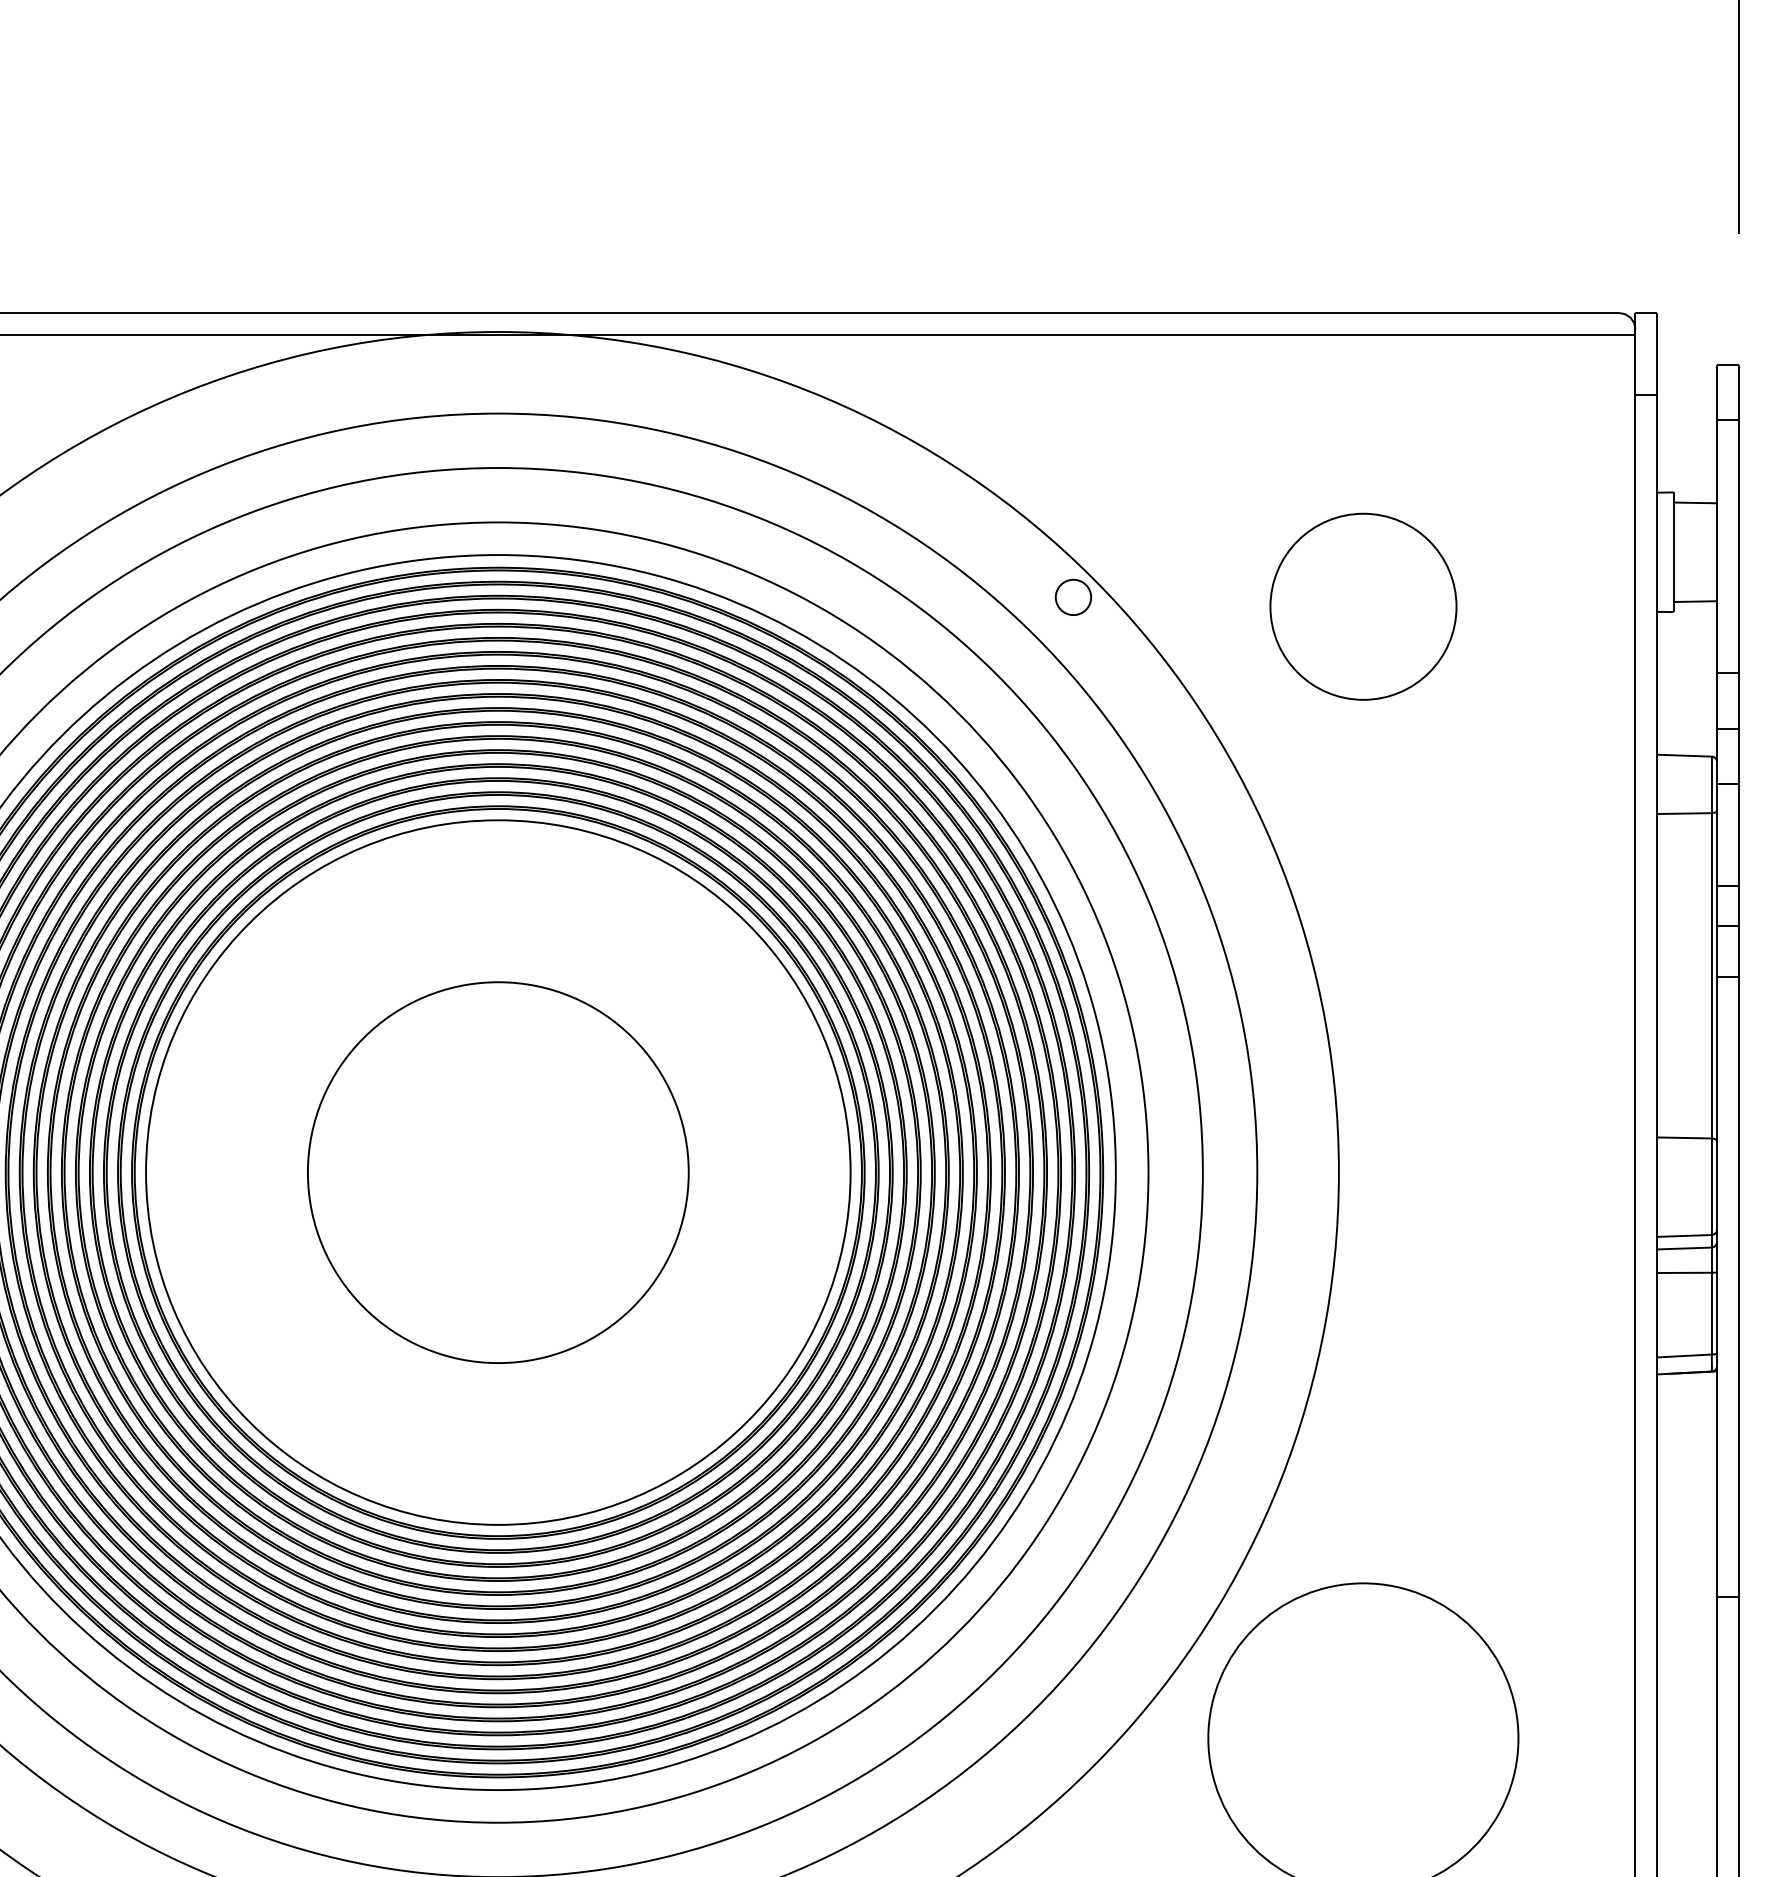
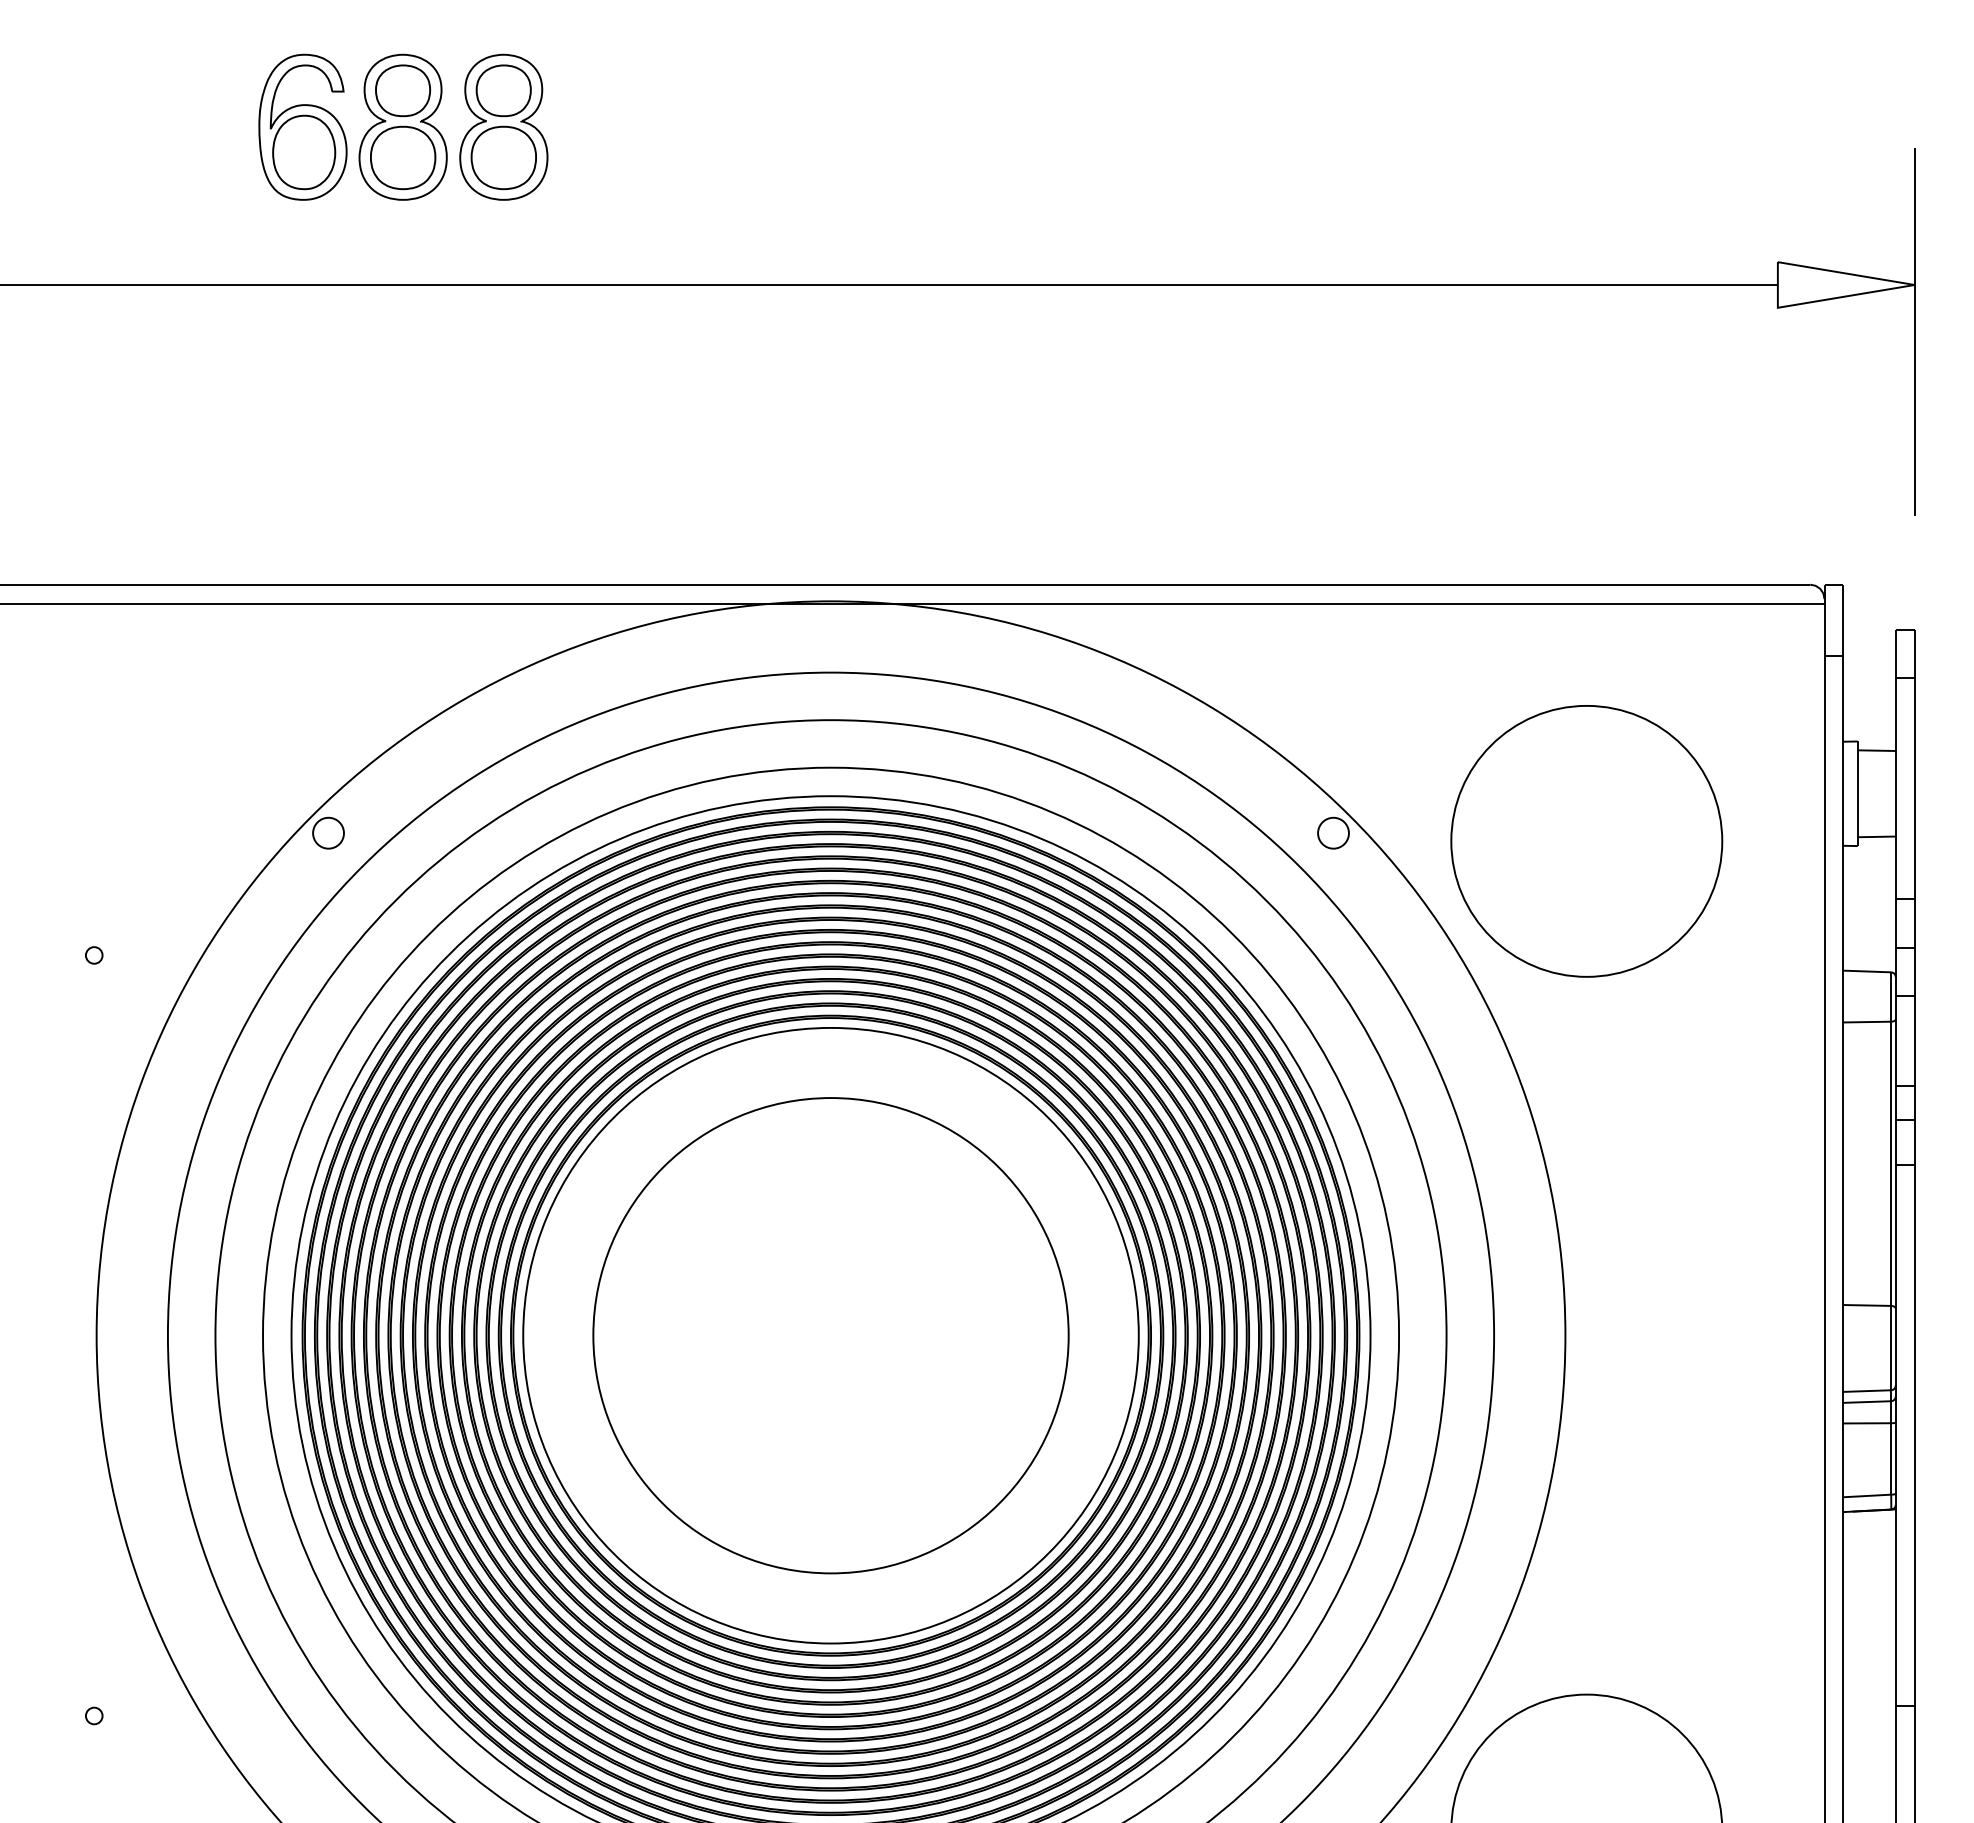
part: (1363, 606) -> (1586, 841), size x1.67
part: (497, 1172) -> (830, 1335), size x1.43

